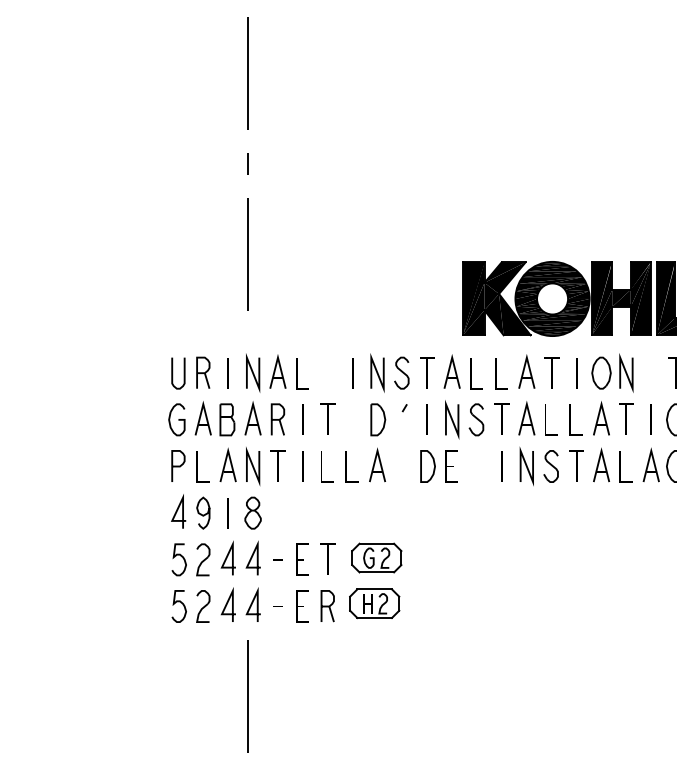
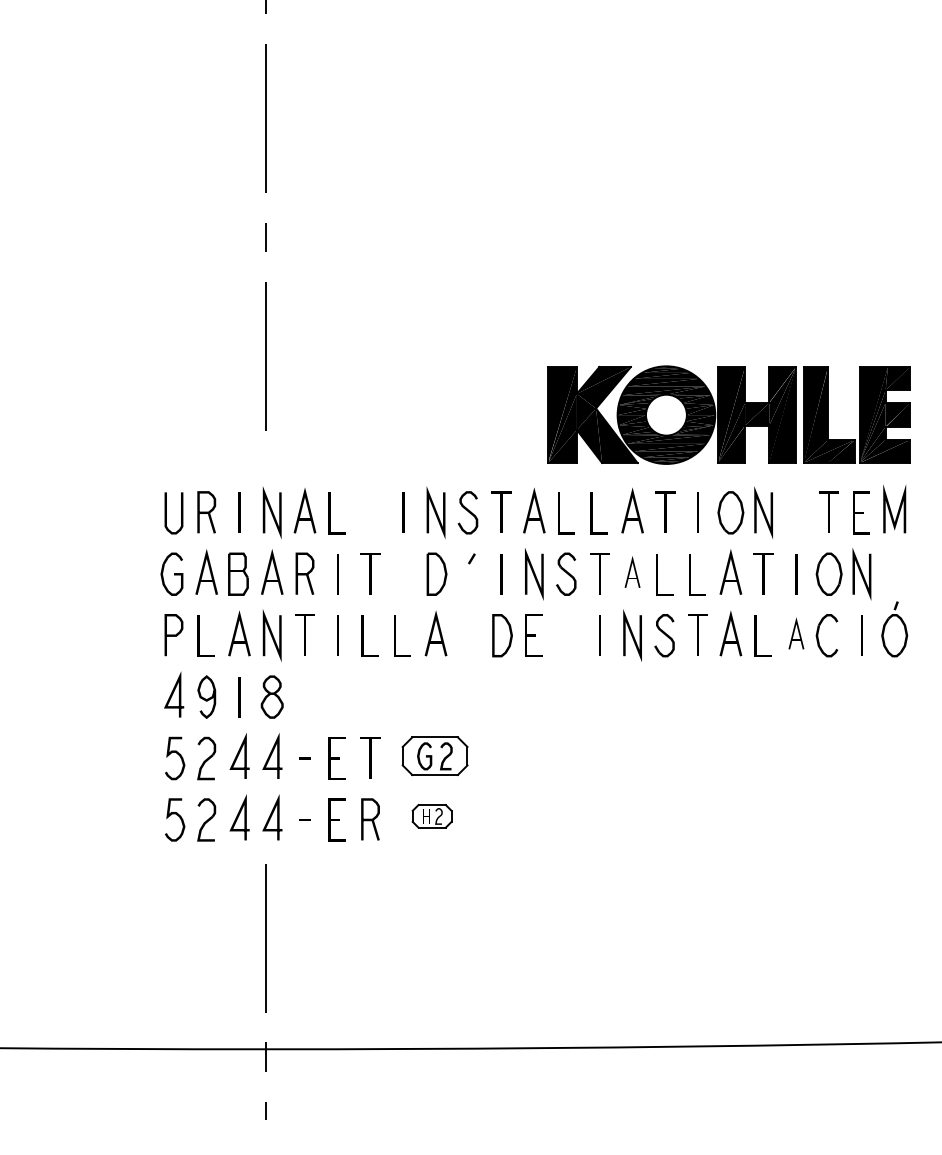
part: (526, 417) -> (632, 571), size x0.7
part: (651, 464) -> (796, 633), size x0.7
part: (374, 603) -> (431, 816), size x0.6

